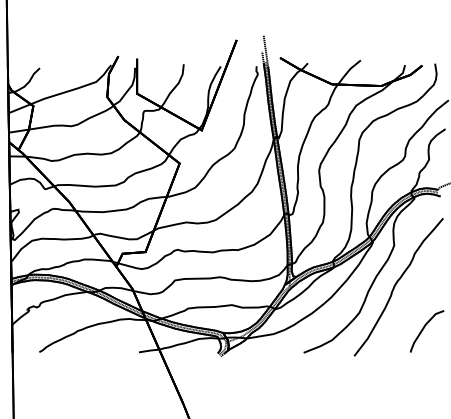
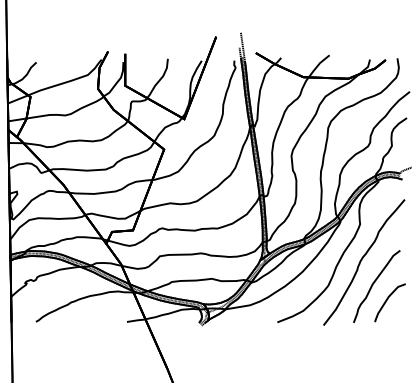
curve: (408, 312) -> (373, 285), added

